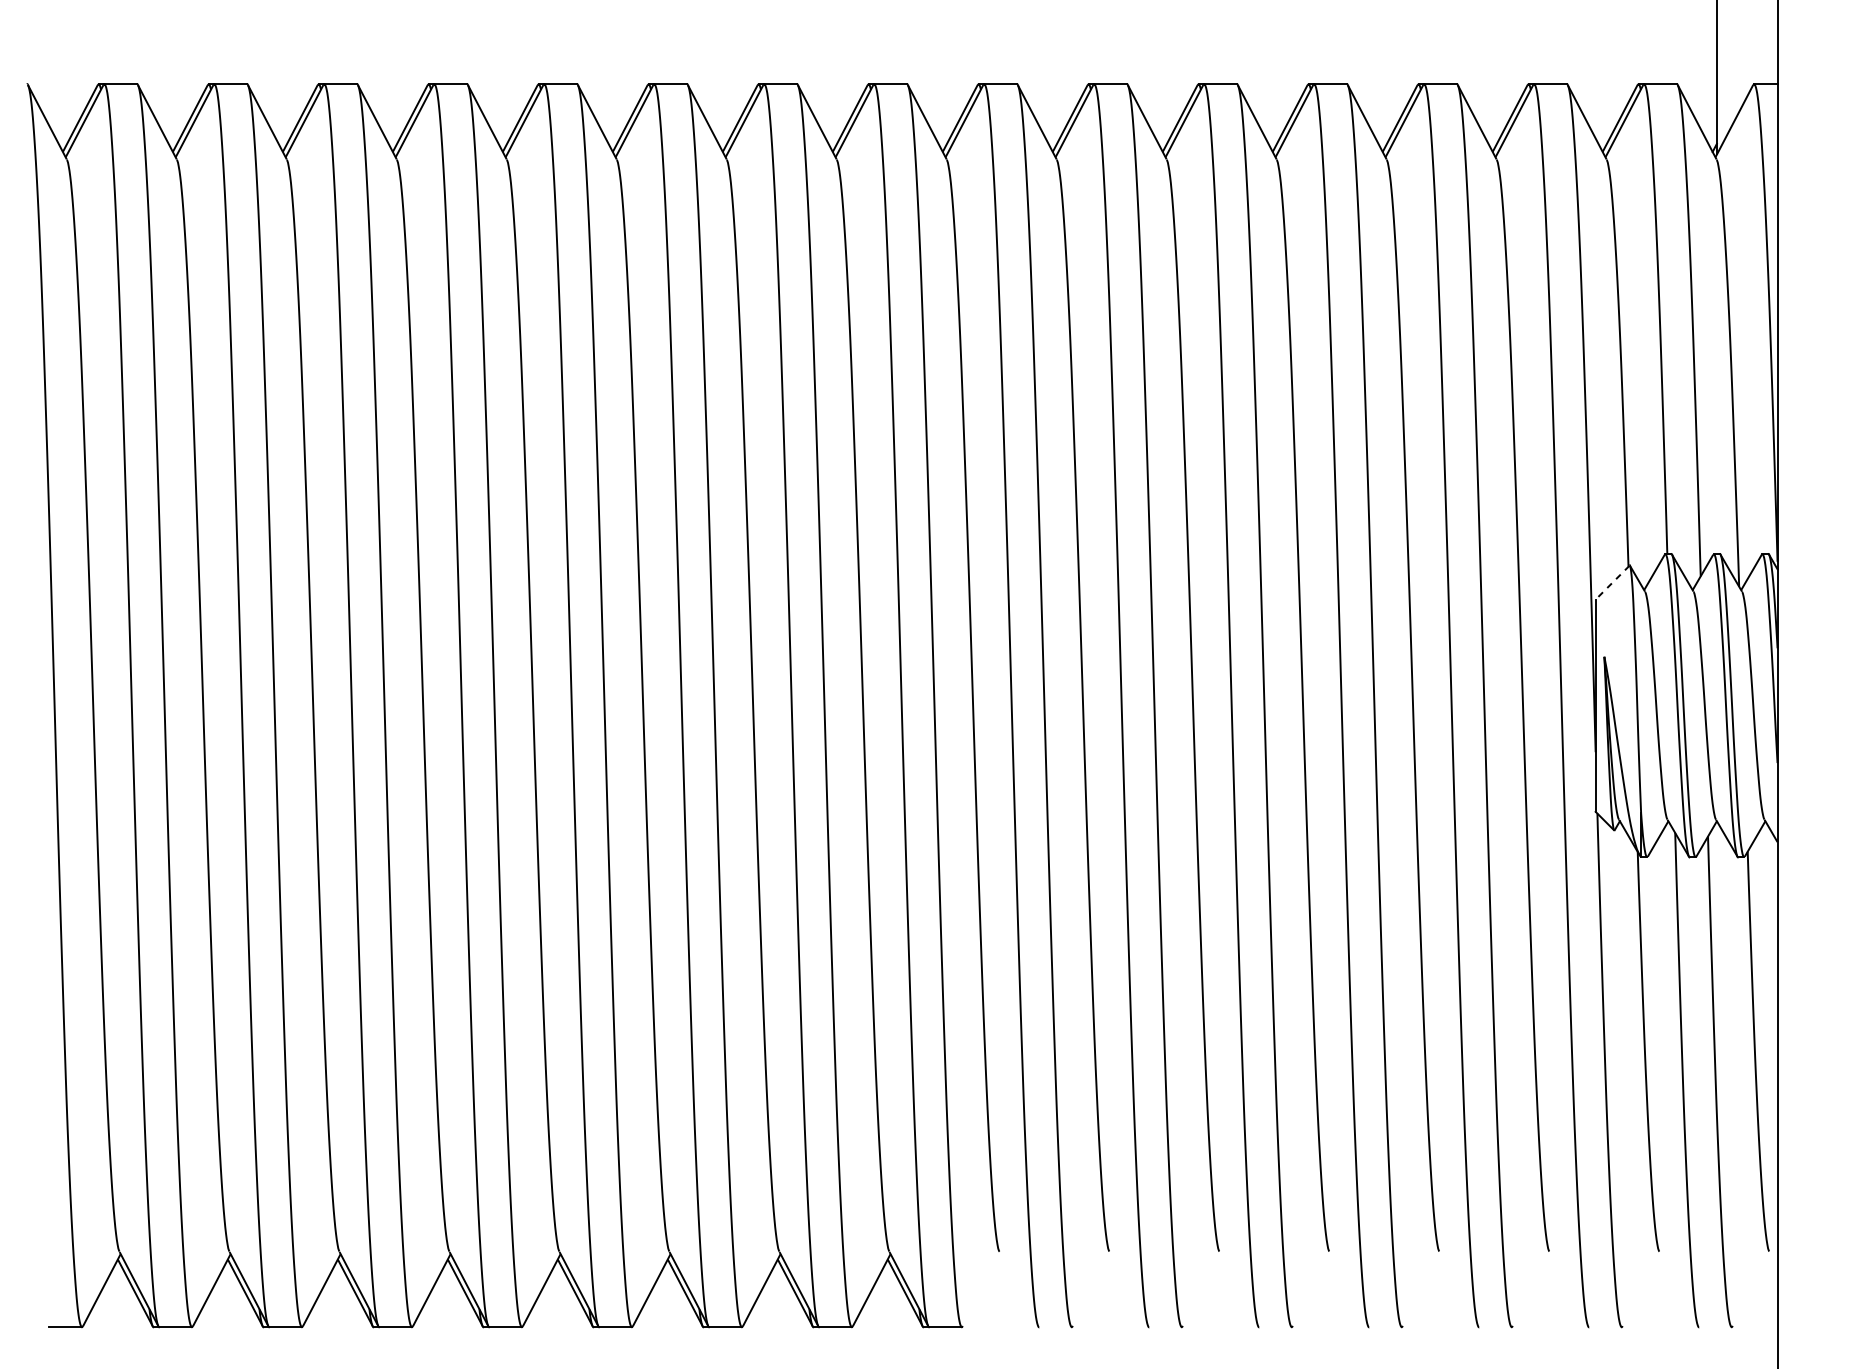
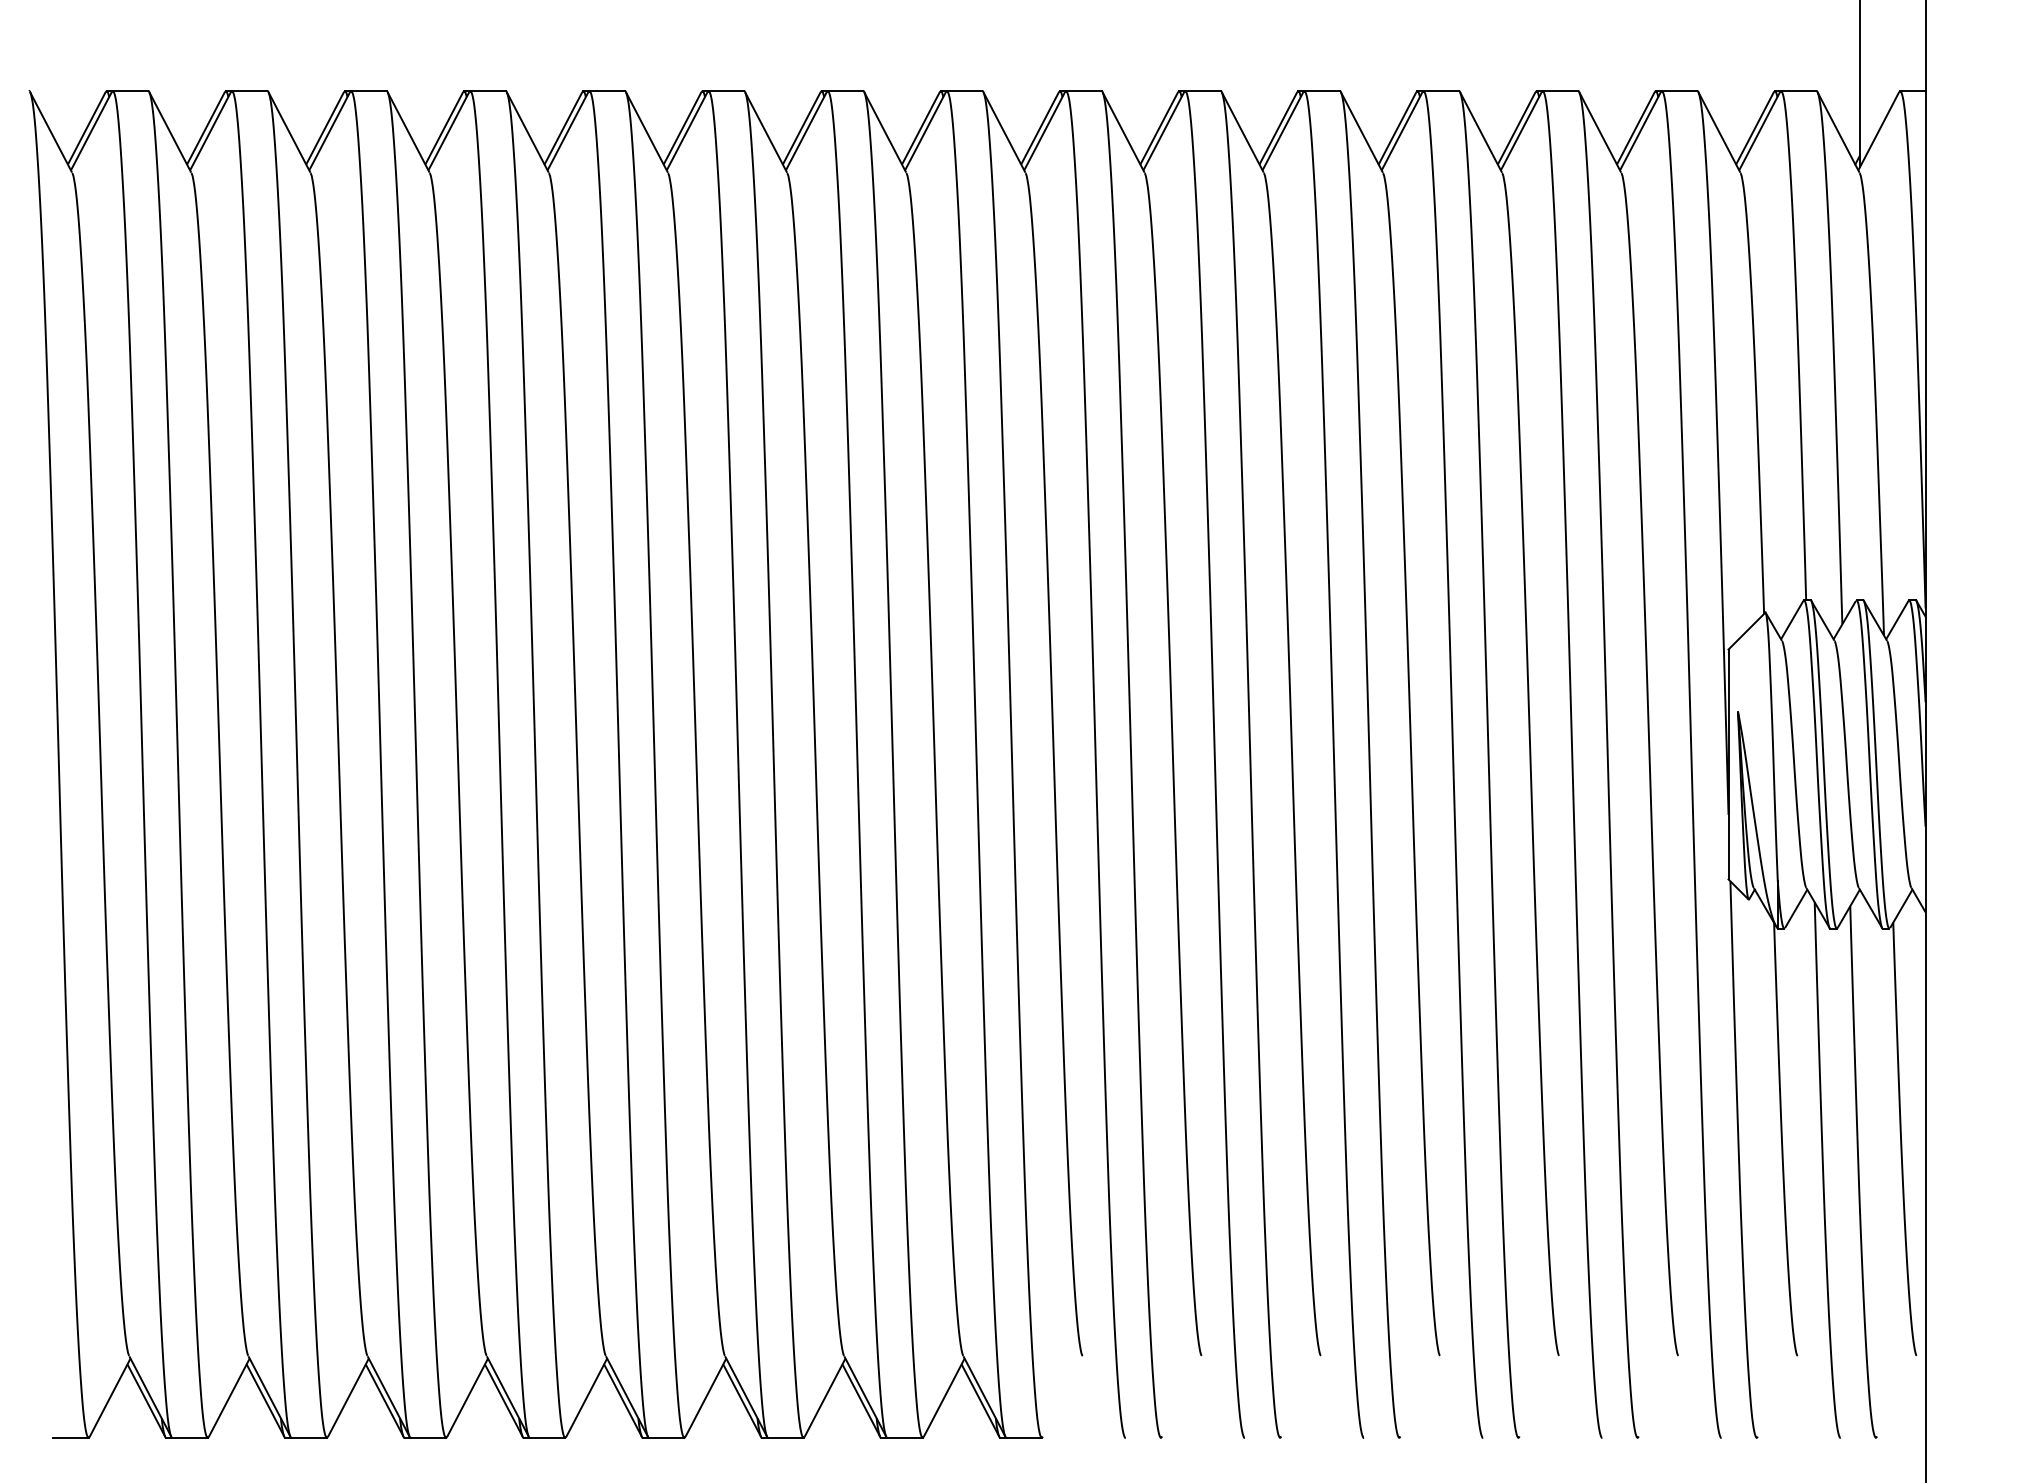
line: (1612, 582) -> (1746, 631), dashed -> solid

